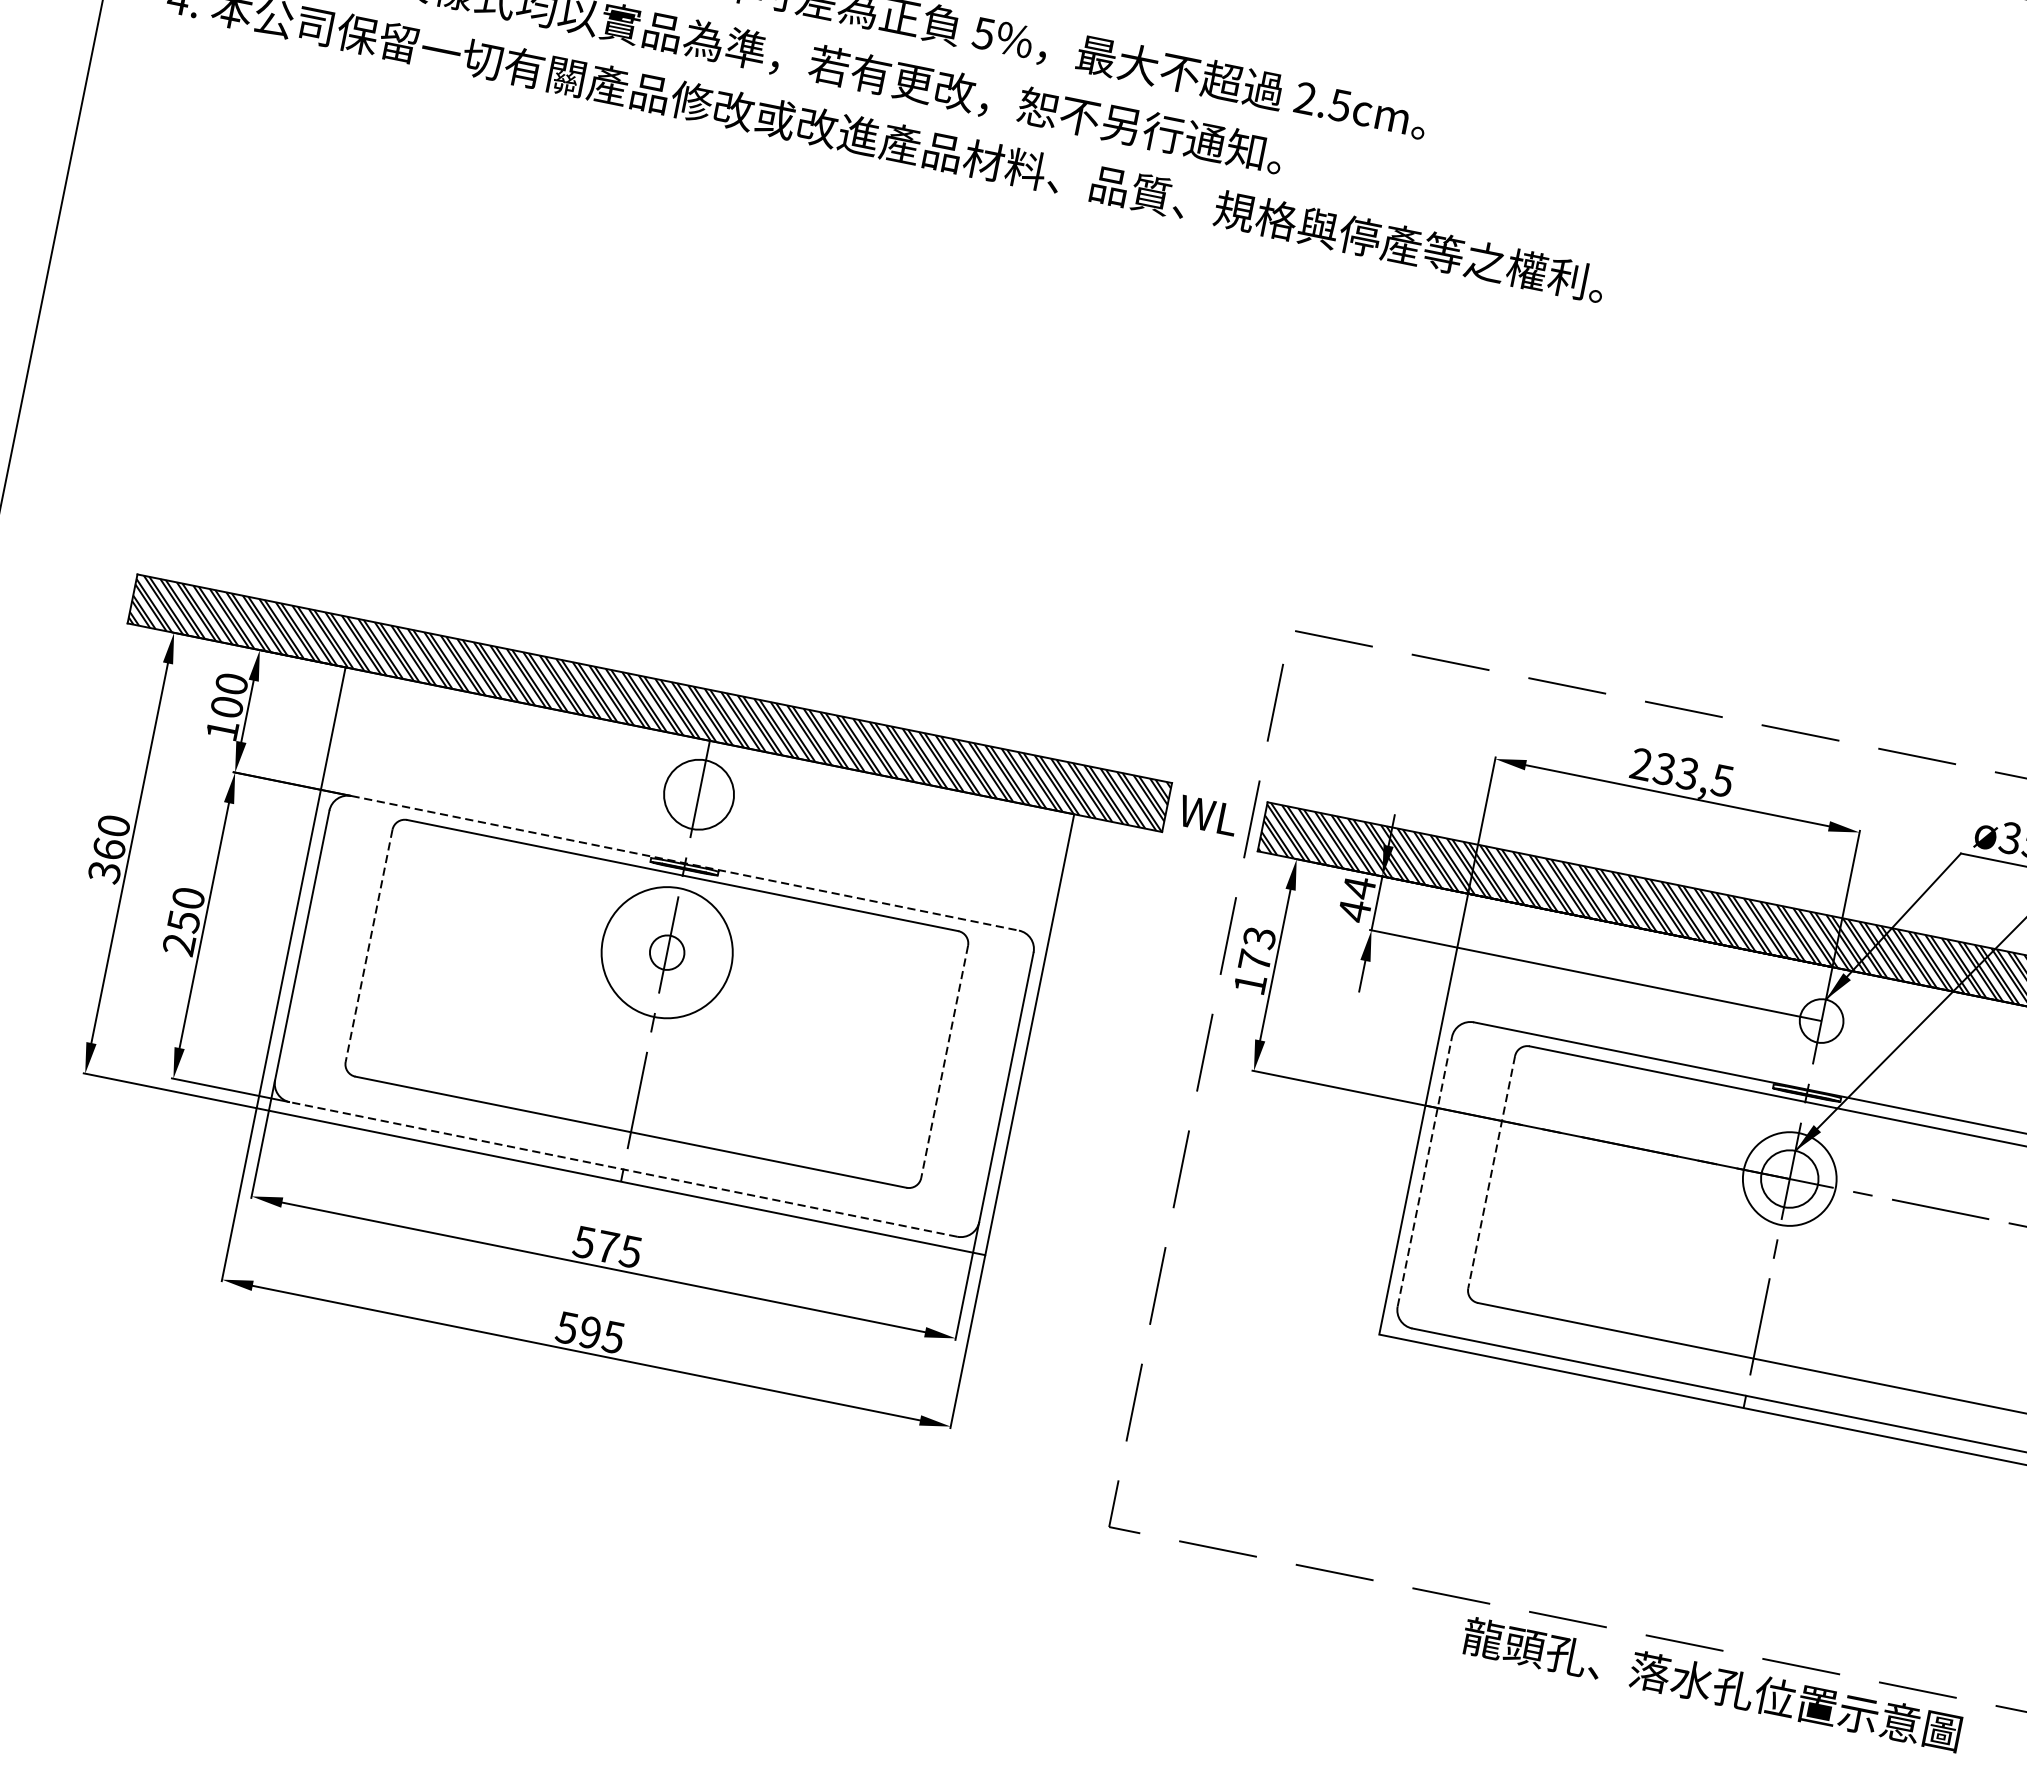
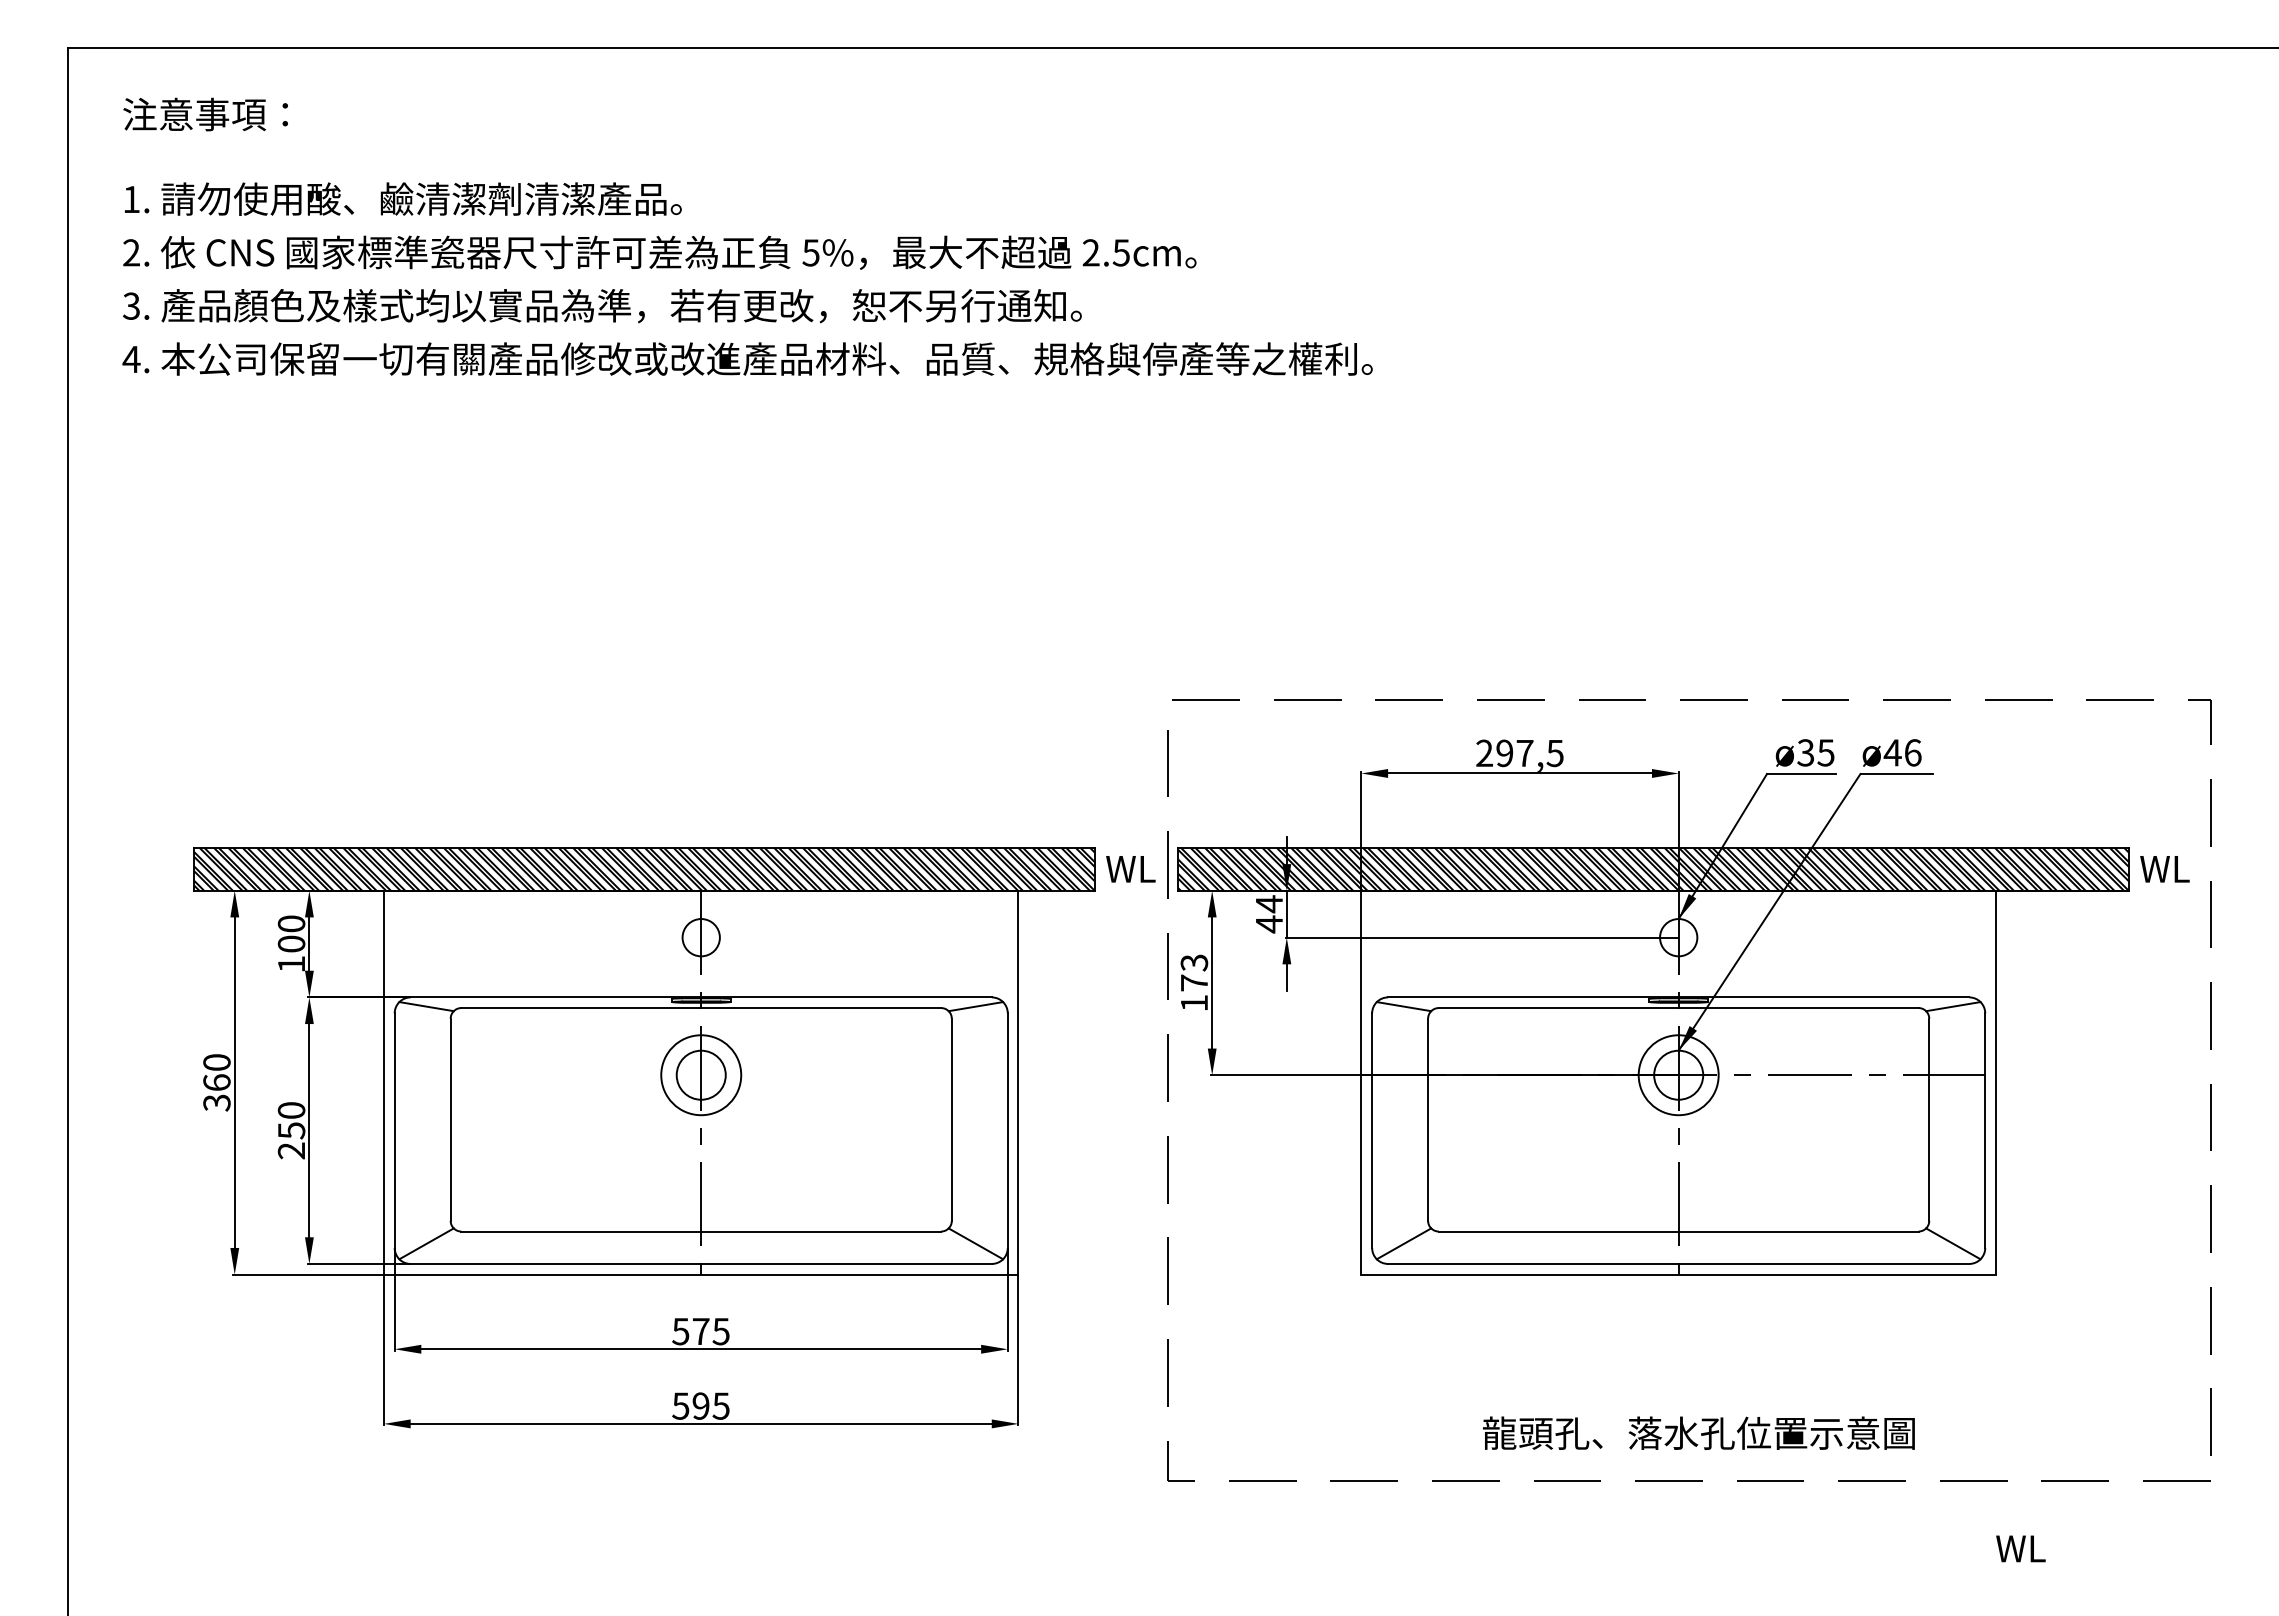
text: (1675, 771) -> (1514, 753), 233,5 -> 297,5
circle: (698, 794) -> (700, 937), size x0.62
line: (367, 810) -> (426, 1006), added
line: (685, 863) -> (701, 997), dashed -> solid
line: (998, 937) -> (975, 1006), added
line: (368, 946) -> (450, 1120), dashed -> solid
circle: (666, 951) -> (700, 1074), size x1.67
circle: (667, 953) -> (701, 1075), size x0.71
line: (1489, 1036) -> (1403, 1006), added
line: (944, 1062) -> (951, 1120), dashed -> solid
line: (312, 1082) -> (426, 1243), added
line: (623, 1168) -> (701, 1263), dashed -> solid
line: (1425, 1171) -> (1372, 1130), dashed -> solid
line: (1491, 1173) -> (1428, 1120), dashed -> solid
line: (943, 1209) -> (975, 1243), added
line: (1434, 1308) -> (1403, 1243), added
text: (1711, 1683) -> (1698, 1432), moved

